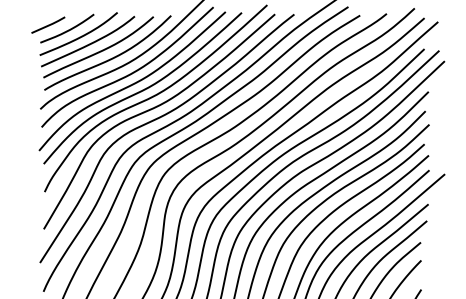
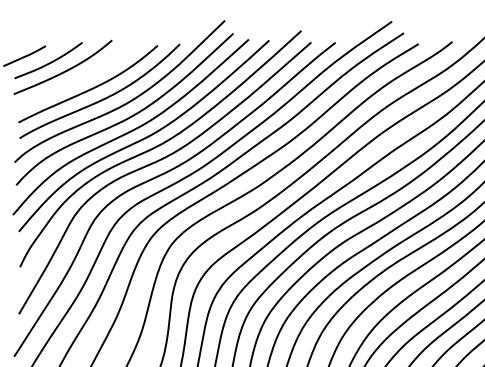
curve: (89, 43) -> (76, 79), removed

